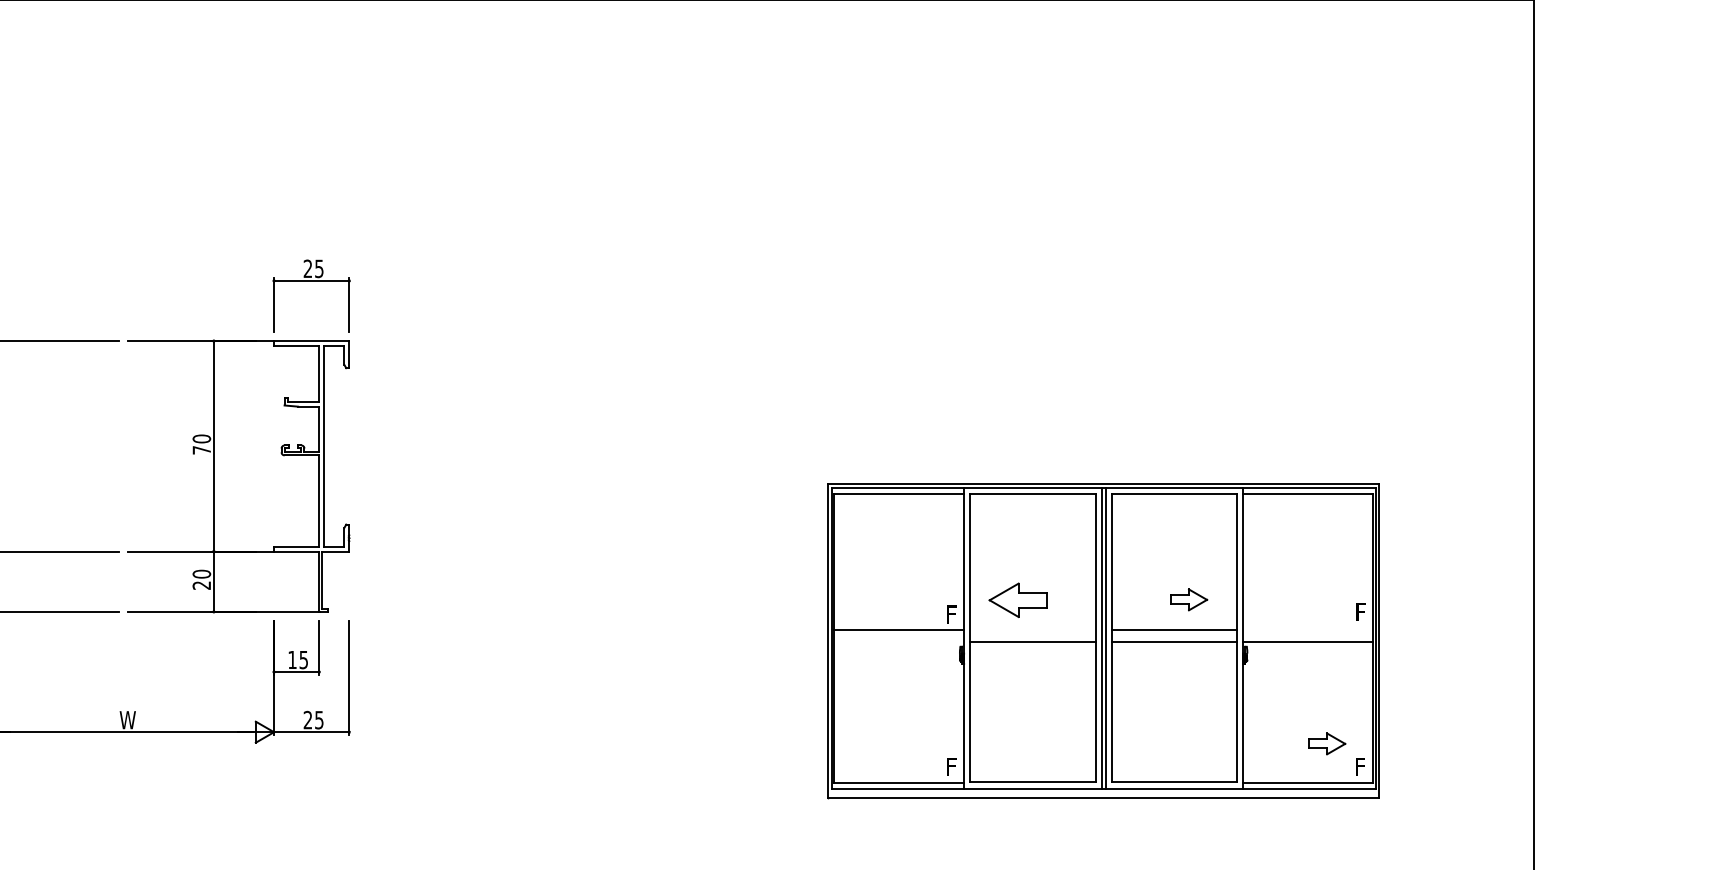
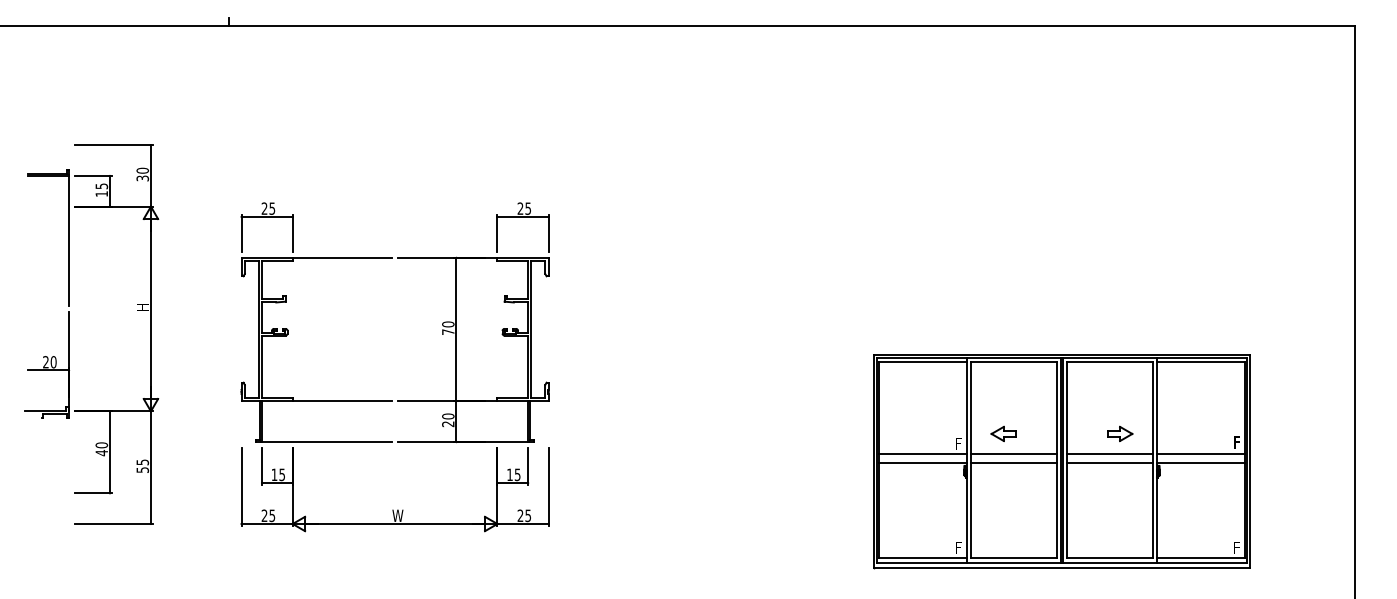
part: (1017, 599) -> (1003, 433), size x0.62
line: (1032, 630) -> (1013, 454), added
line: (1307, 630) -> (1200, 454), added
line: (898, 641) -> (922, 462), added
part: (1327, 743) -> (1214, 531), removed

